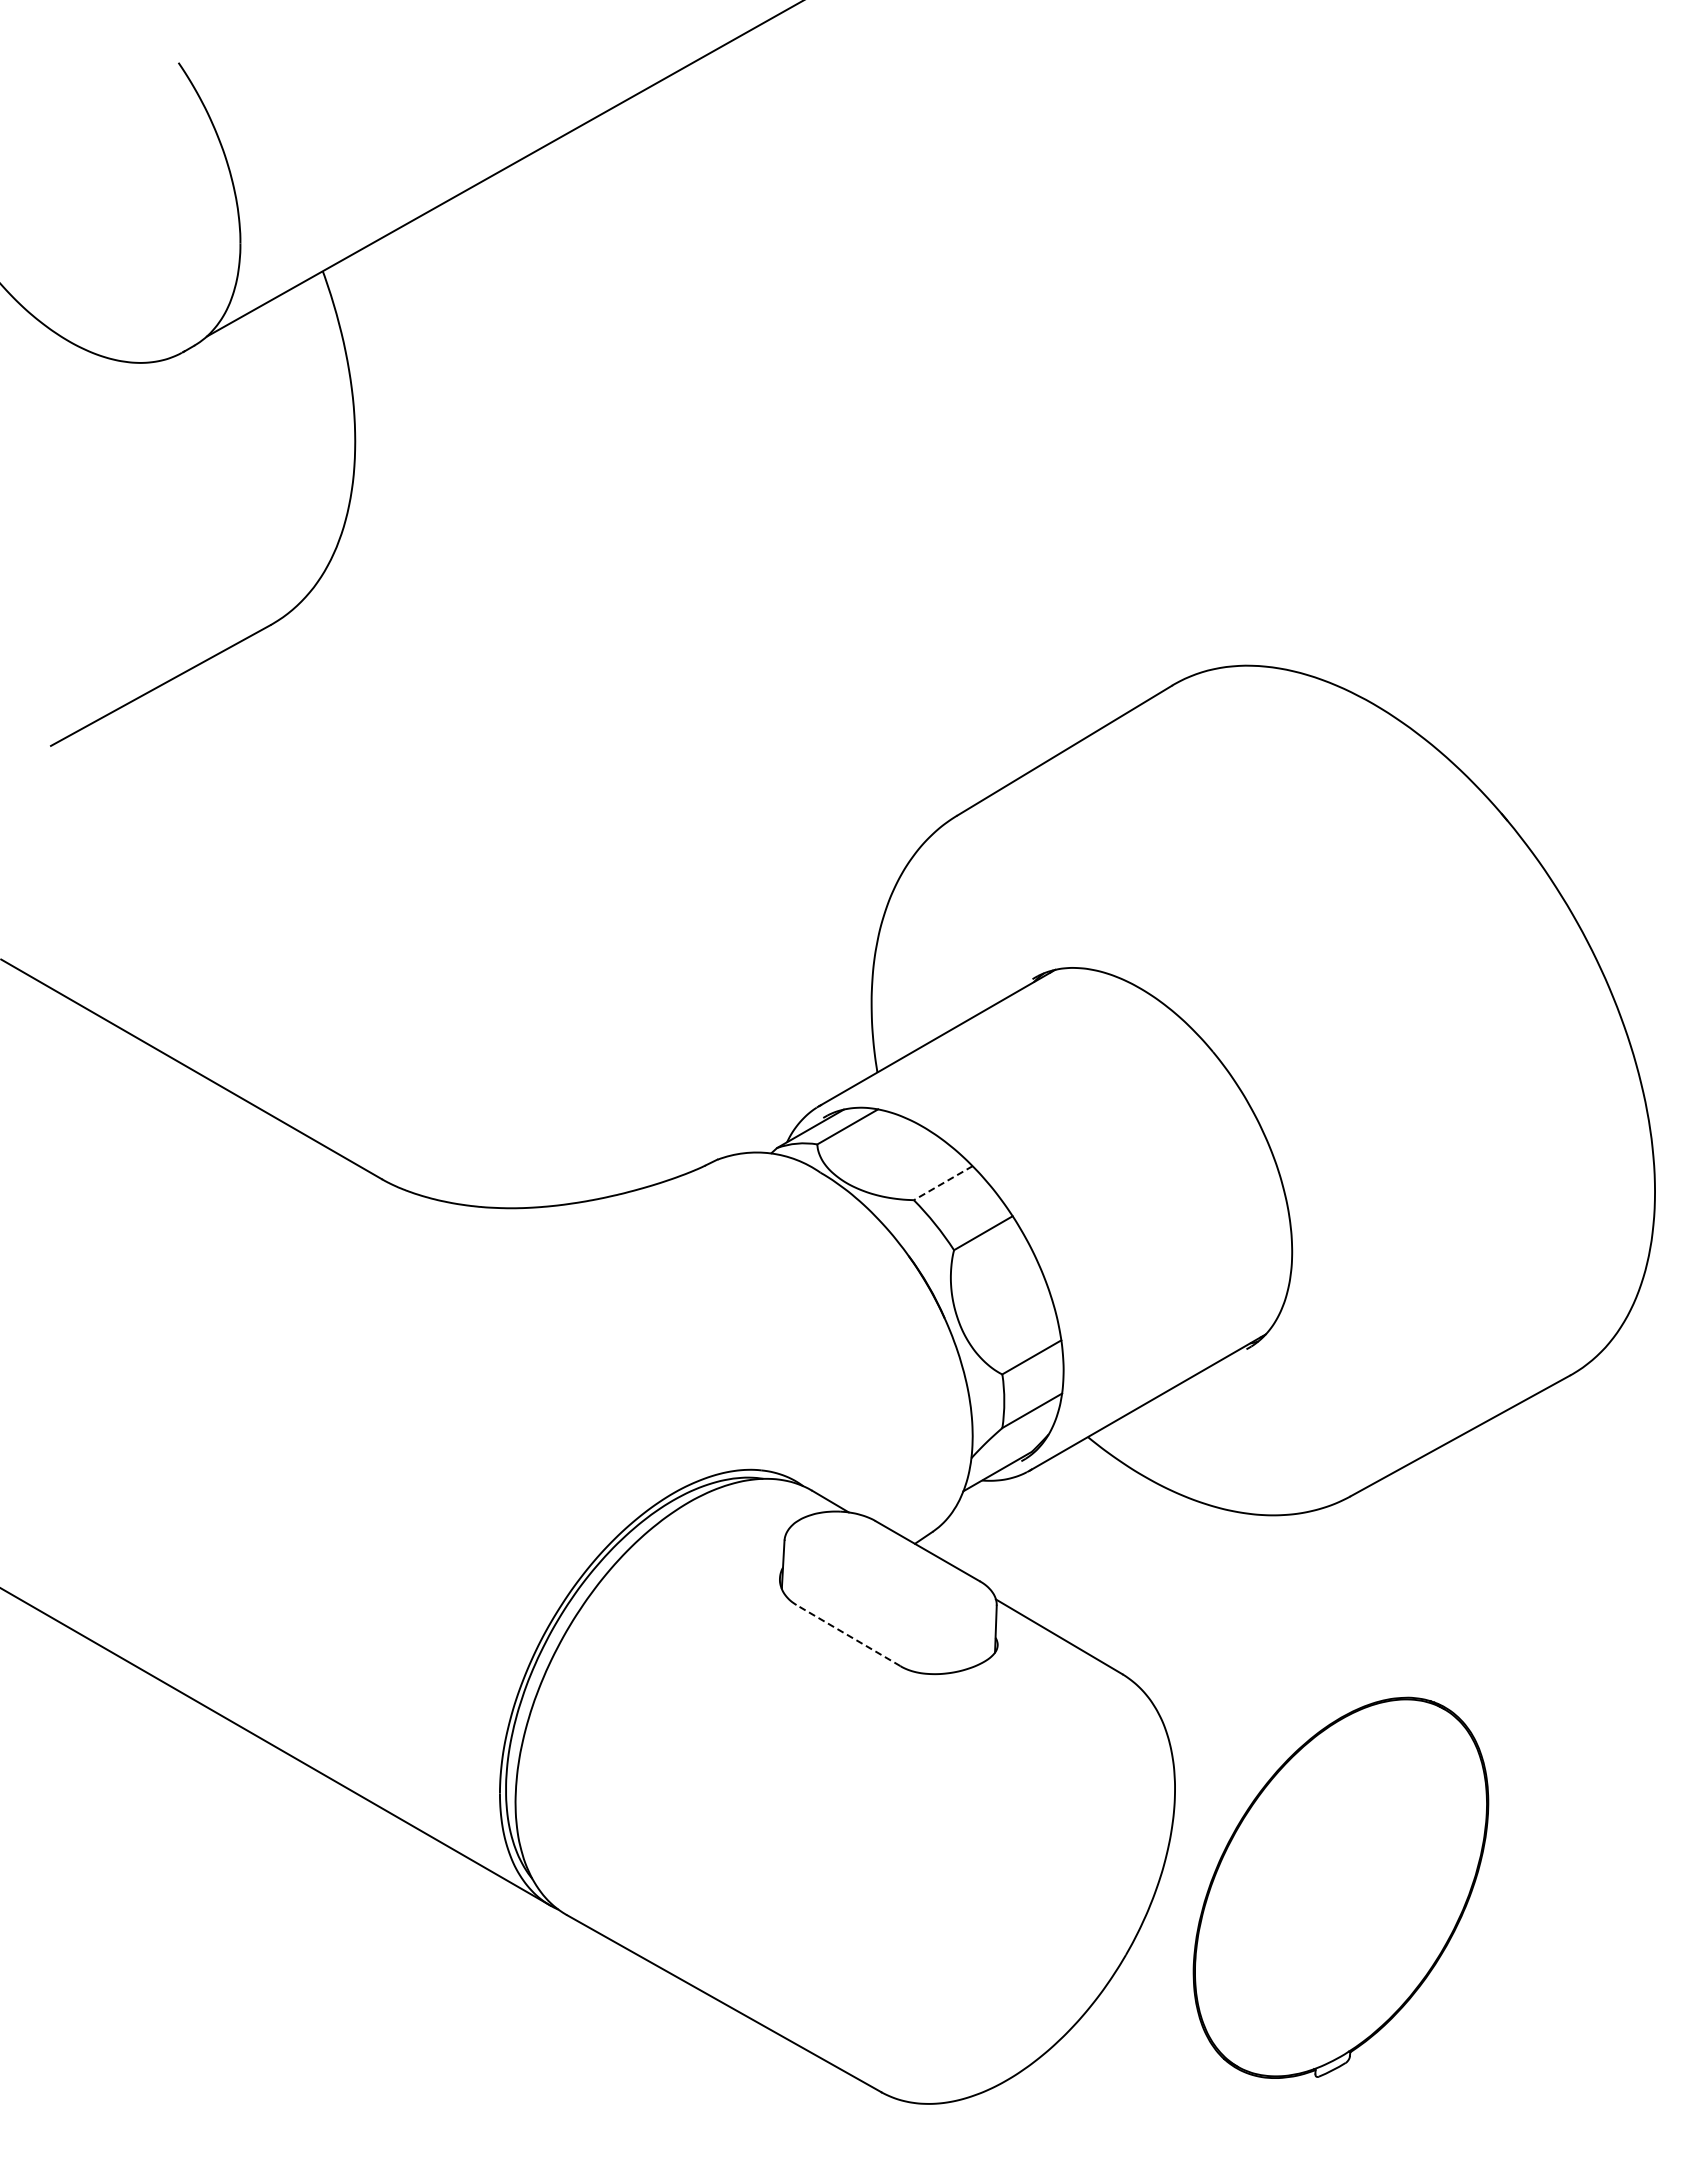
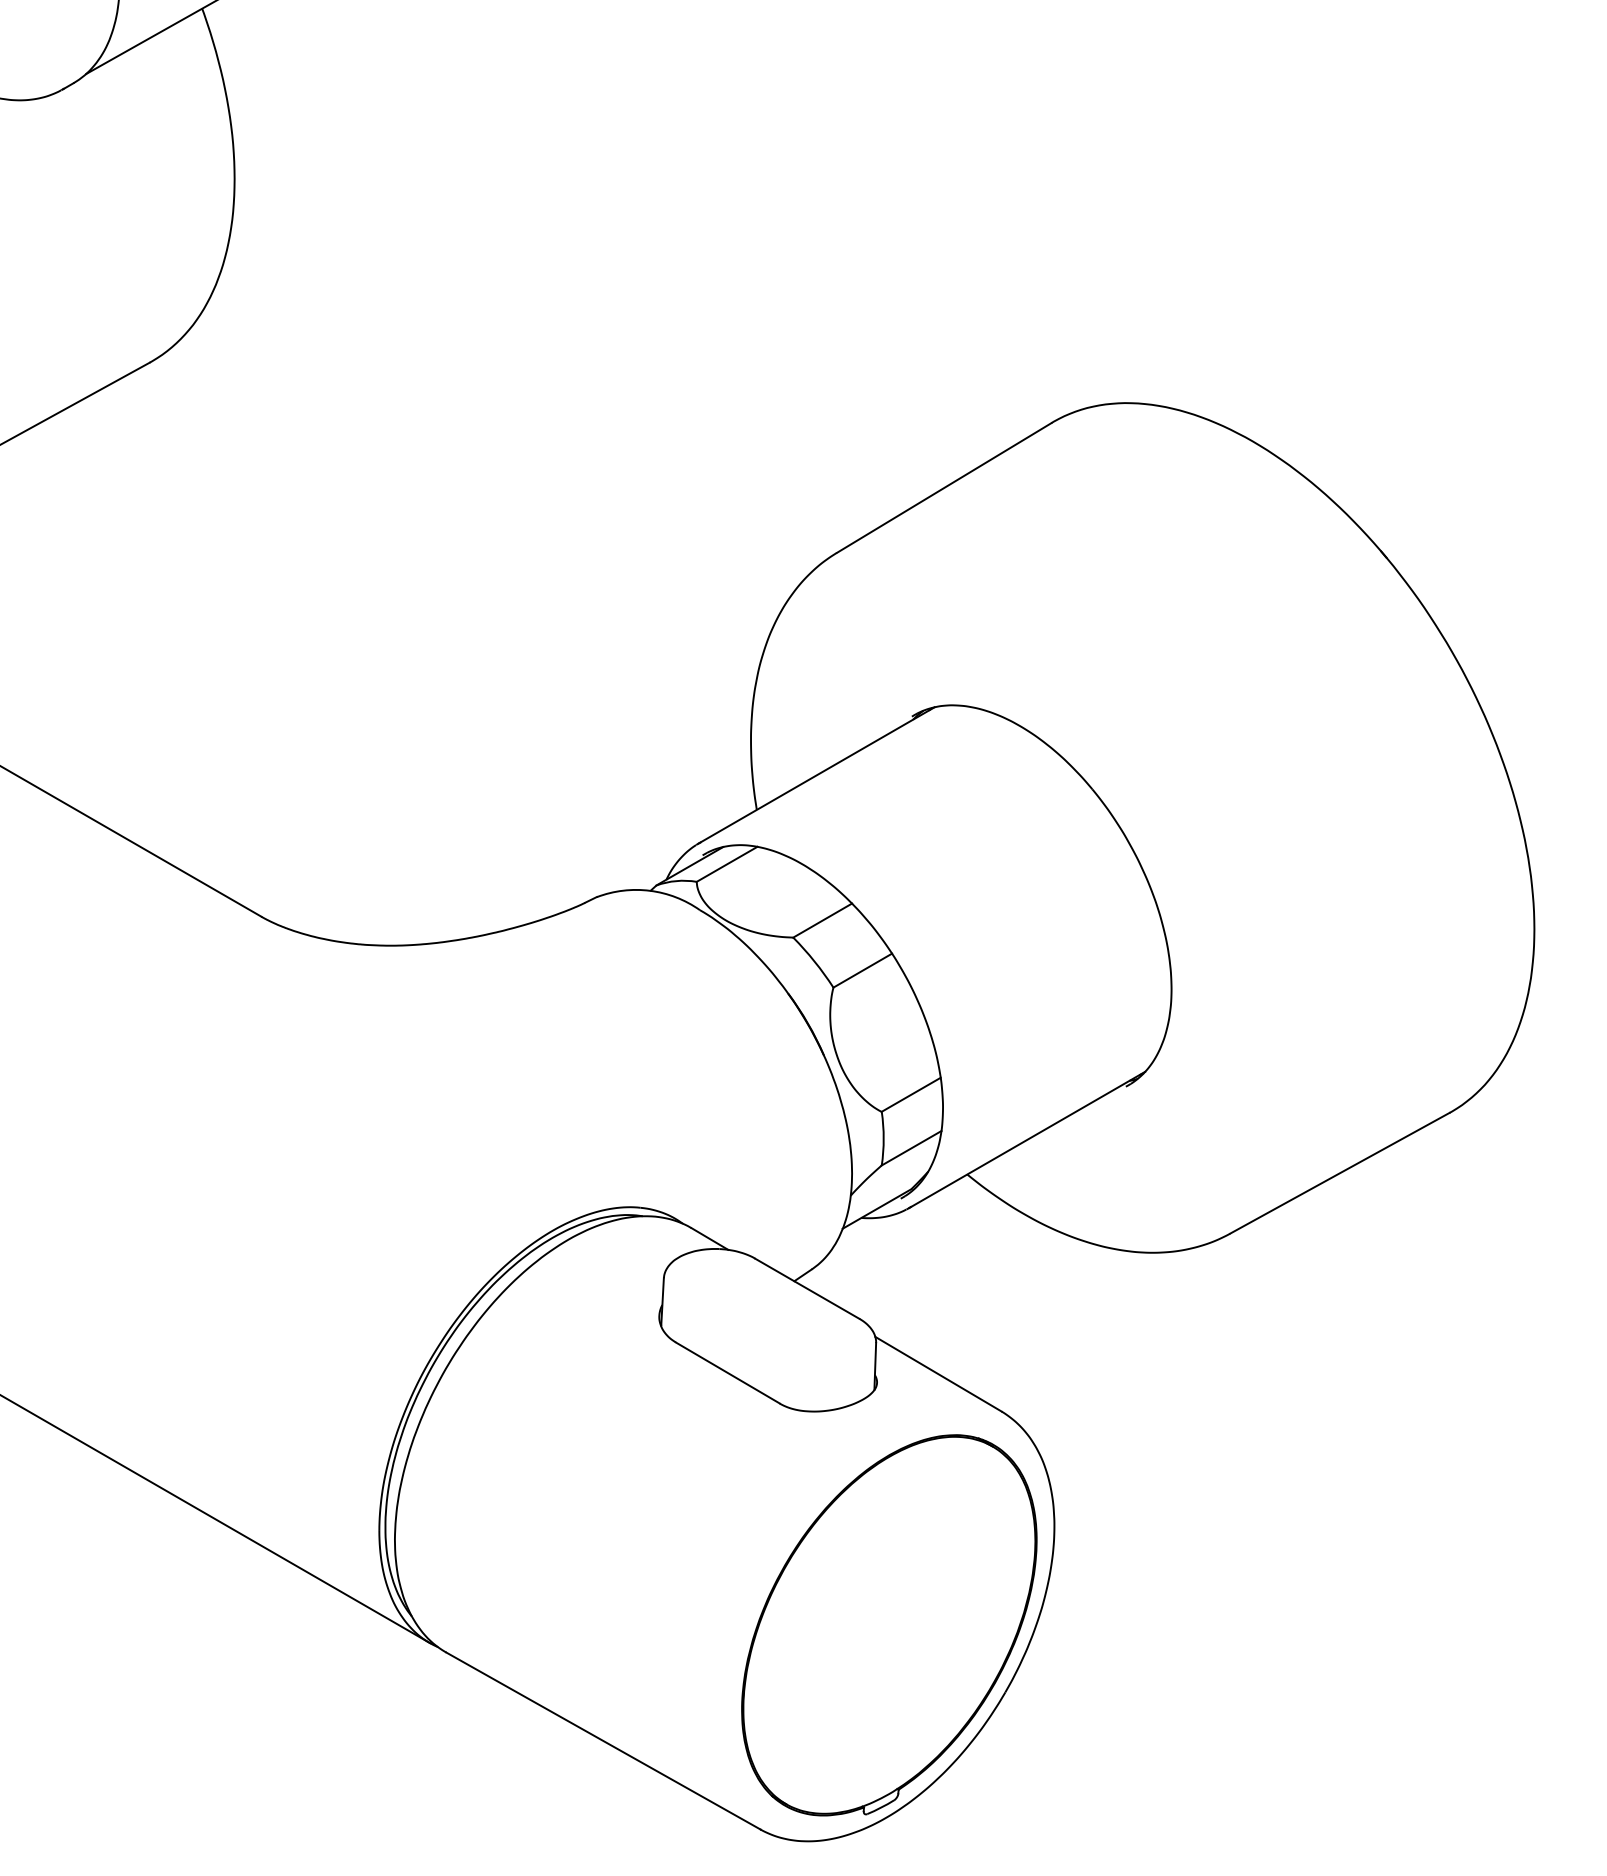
line: (943, 1183) -> (822, 920), dashed -> solid
line: (848, 1635) -> (727, 1372), dashed -> solid
part: (1340, 1887) -> (888, 1624), moved

